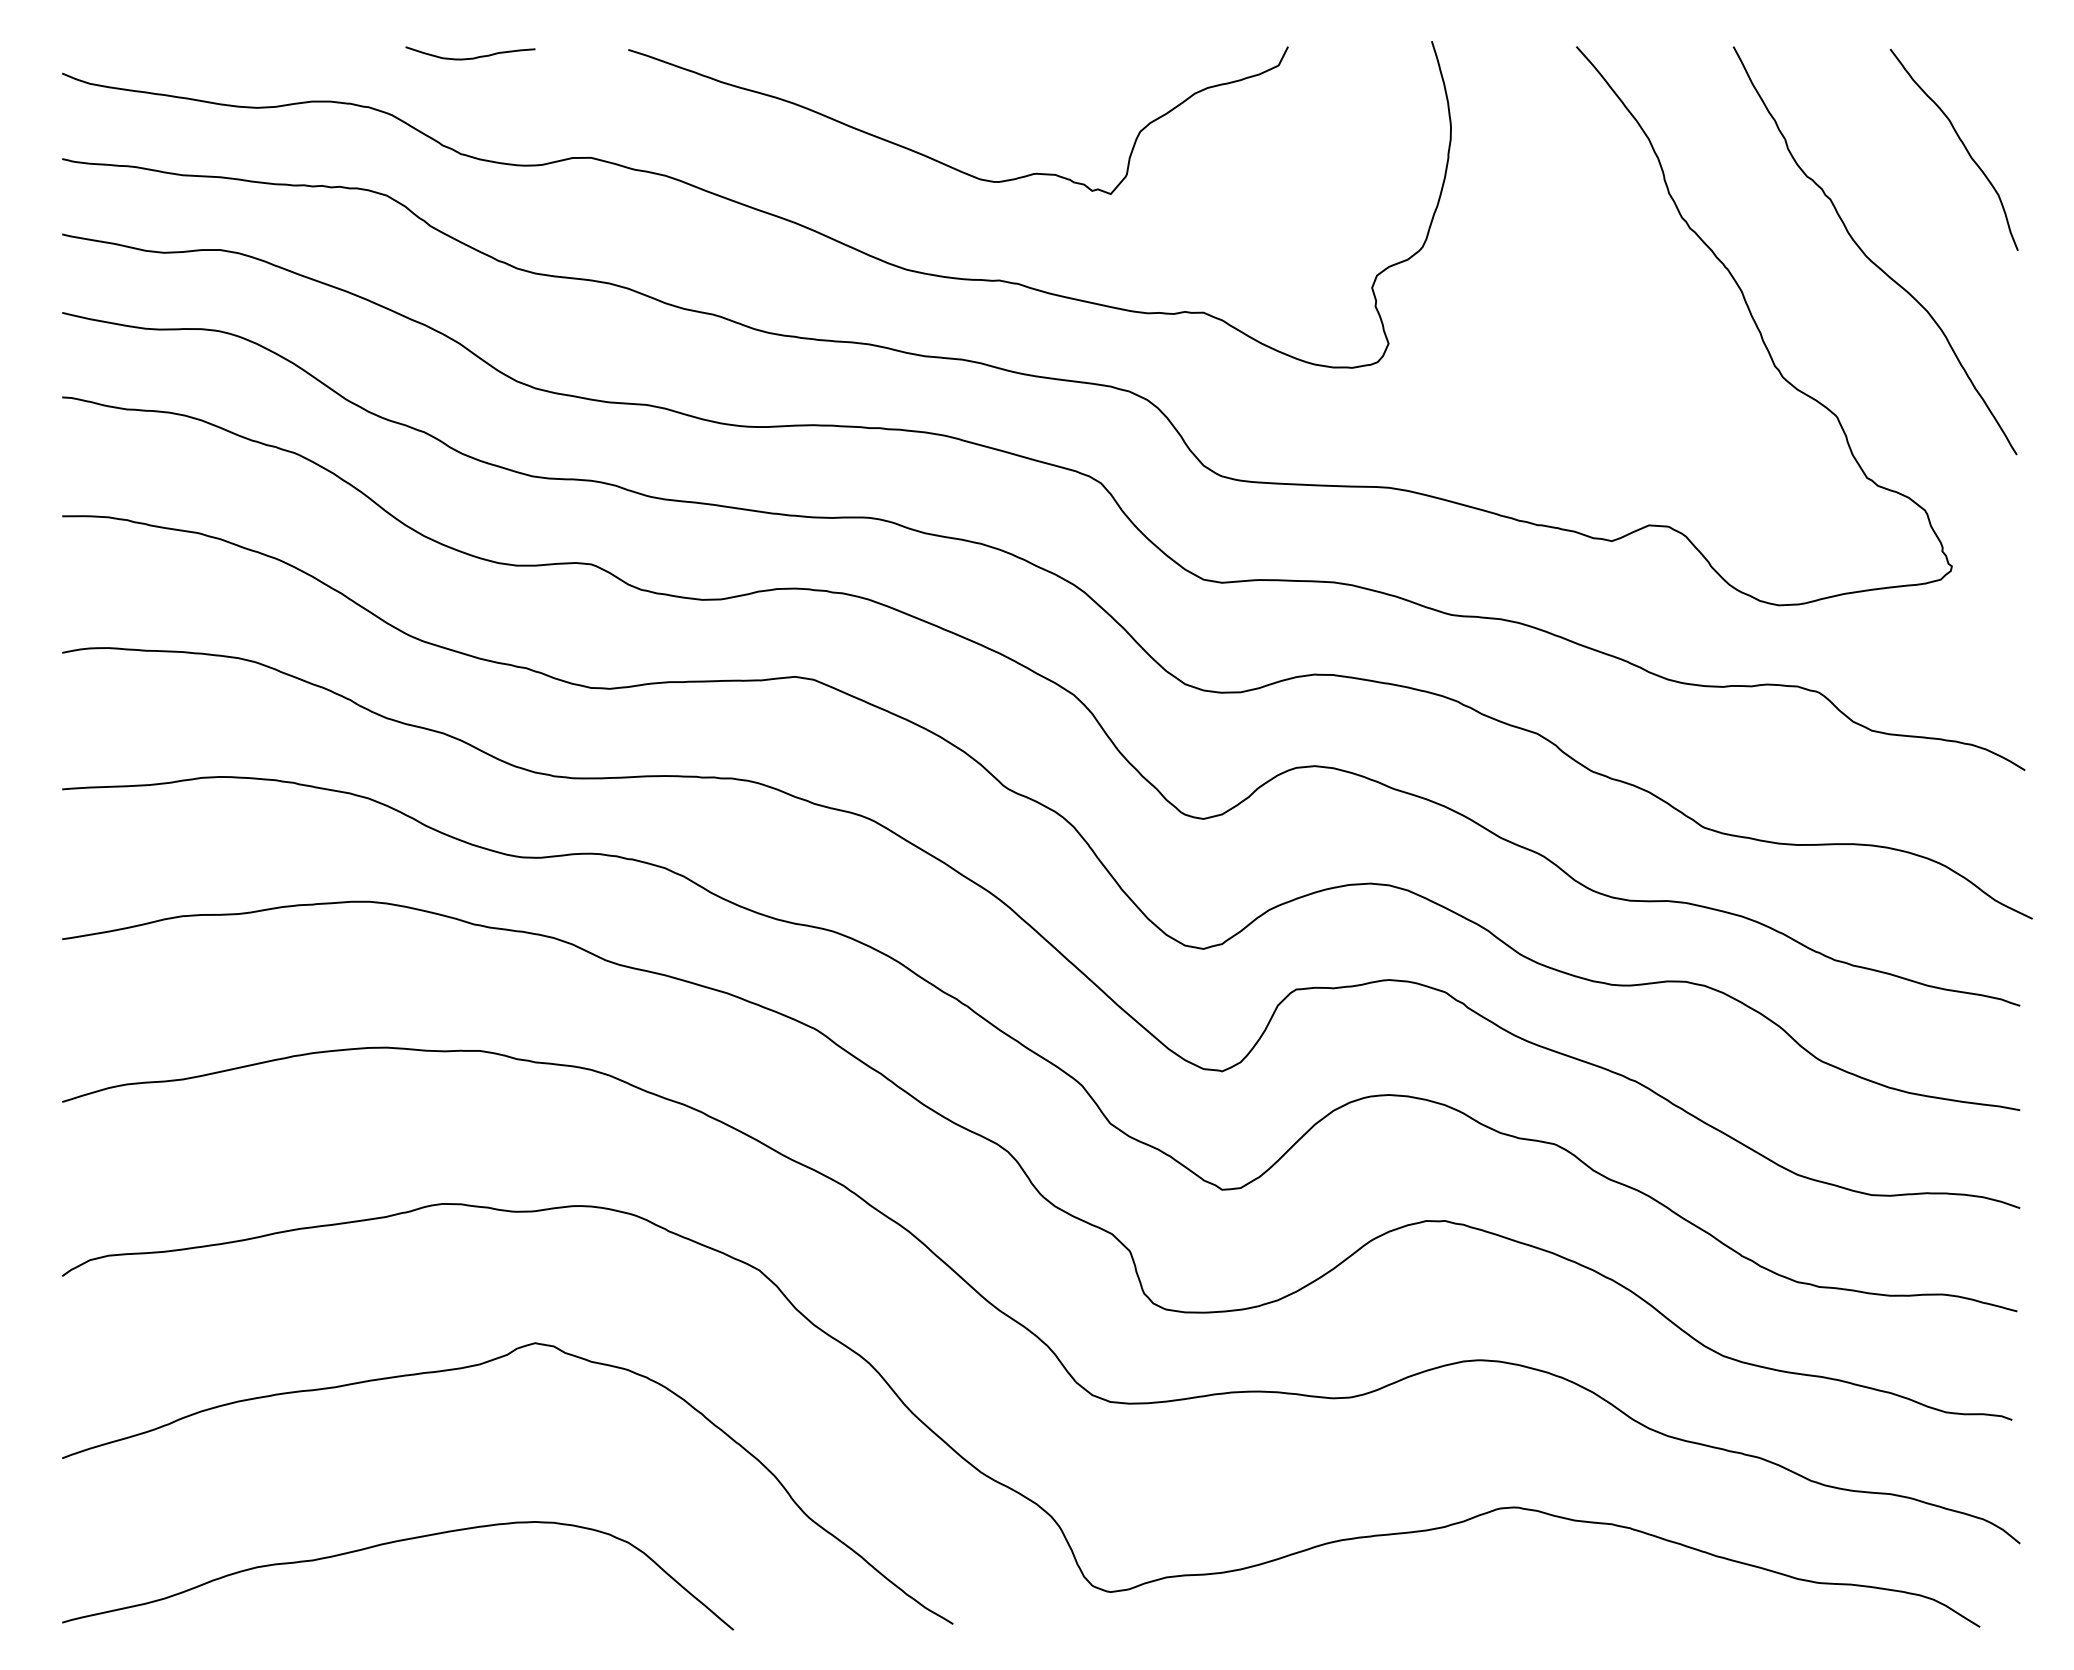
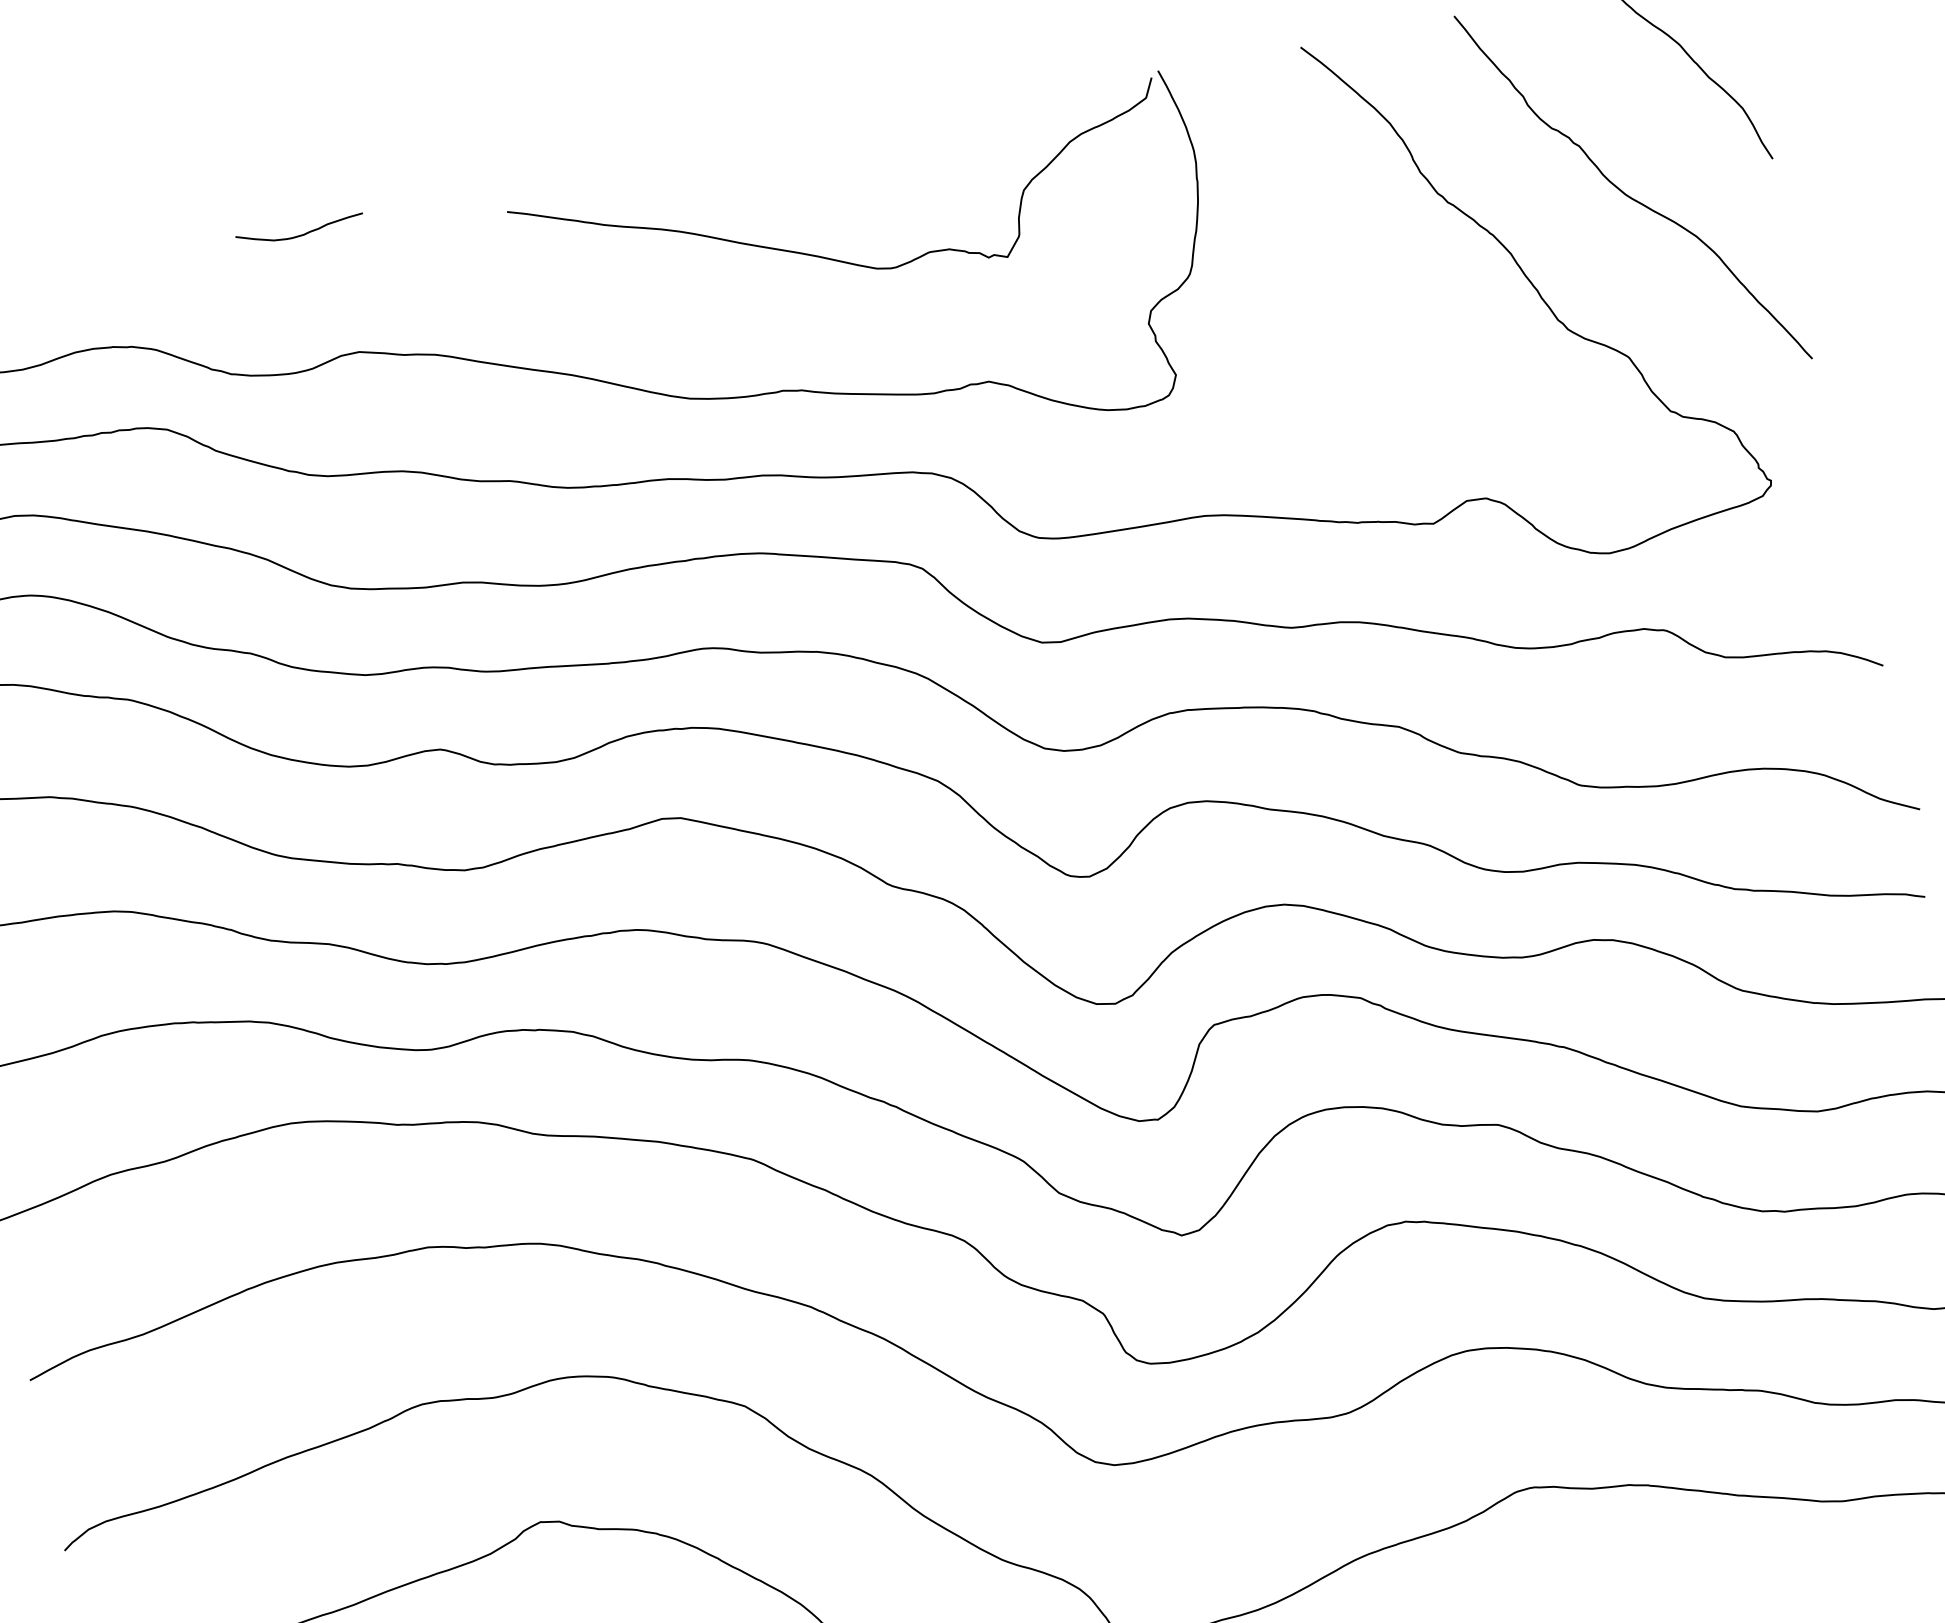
curve: (470, 57) -> (301, 234), moved
curve: (943, 162) -> (837, 259), moved

